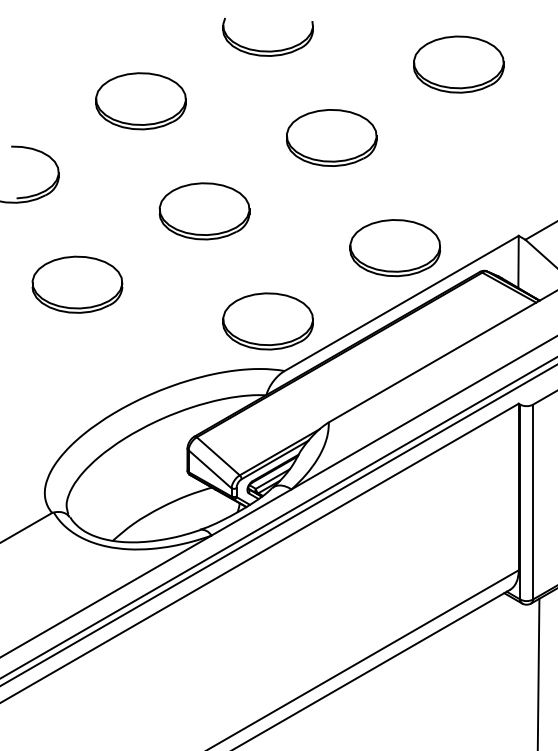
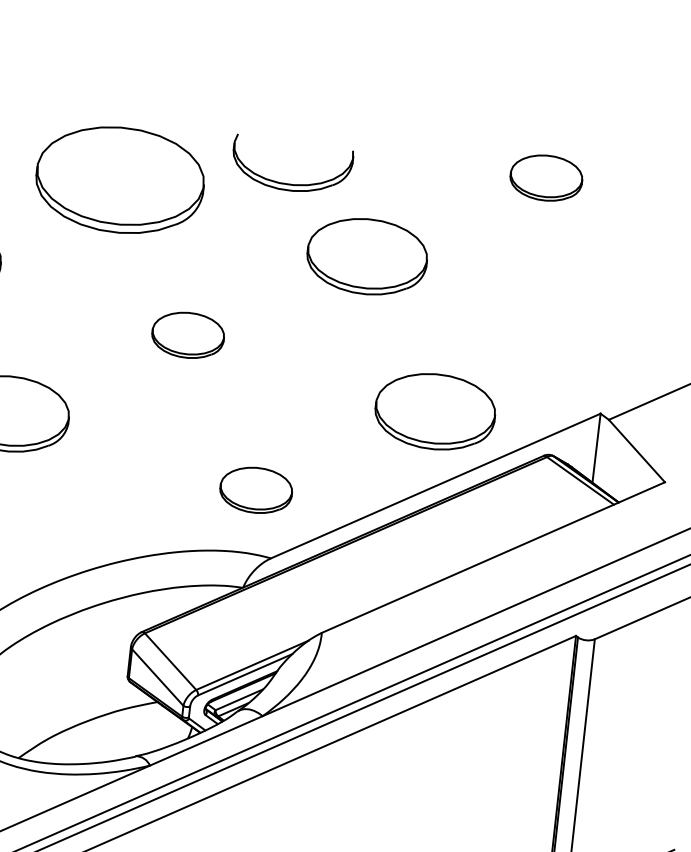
part: (267, 50) -> (289, 183), moved
part: (458, 64) -> (545, 177), size x0.6
part: (140, 101) -> (119, 180), size x1.4
part: (204, 211) -> (188, 335), size x0.6
part: (267, 321) -> (255, 490), size x0.6

